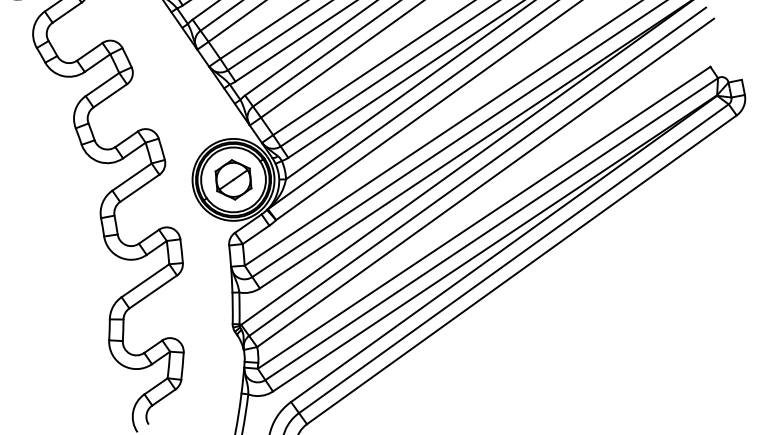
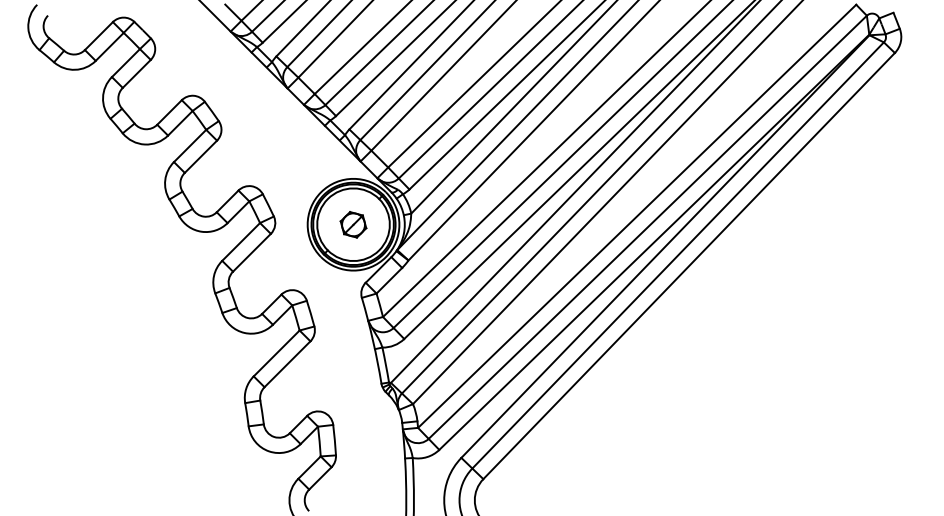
part: (233, 179) -> (353, 224), size x0.6

